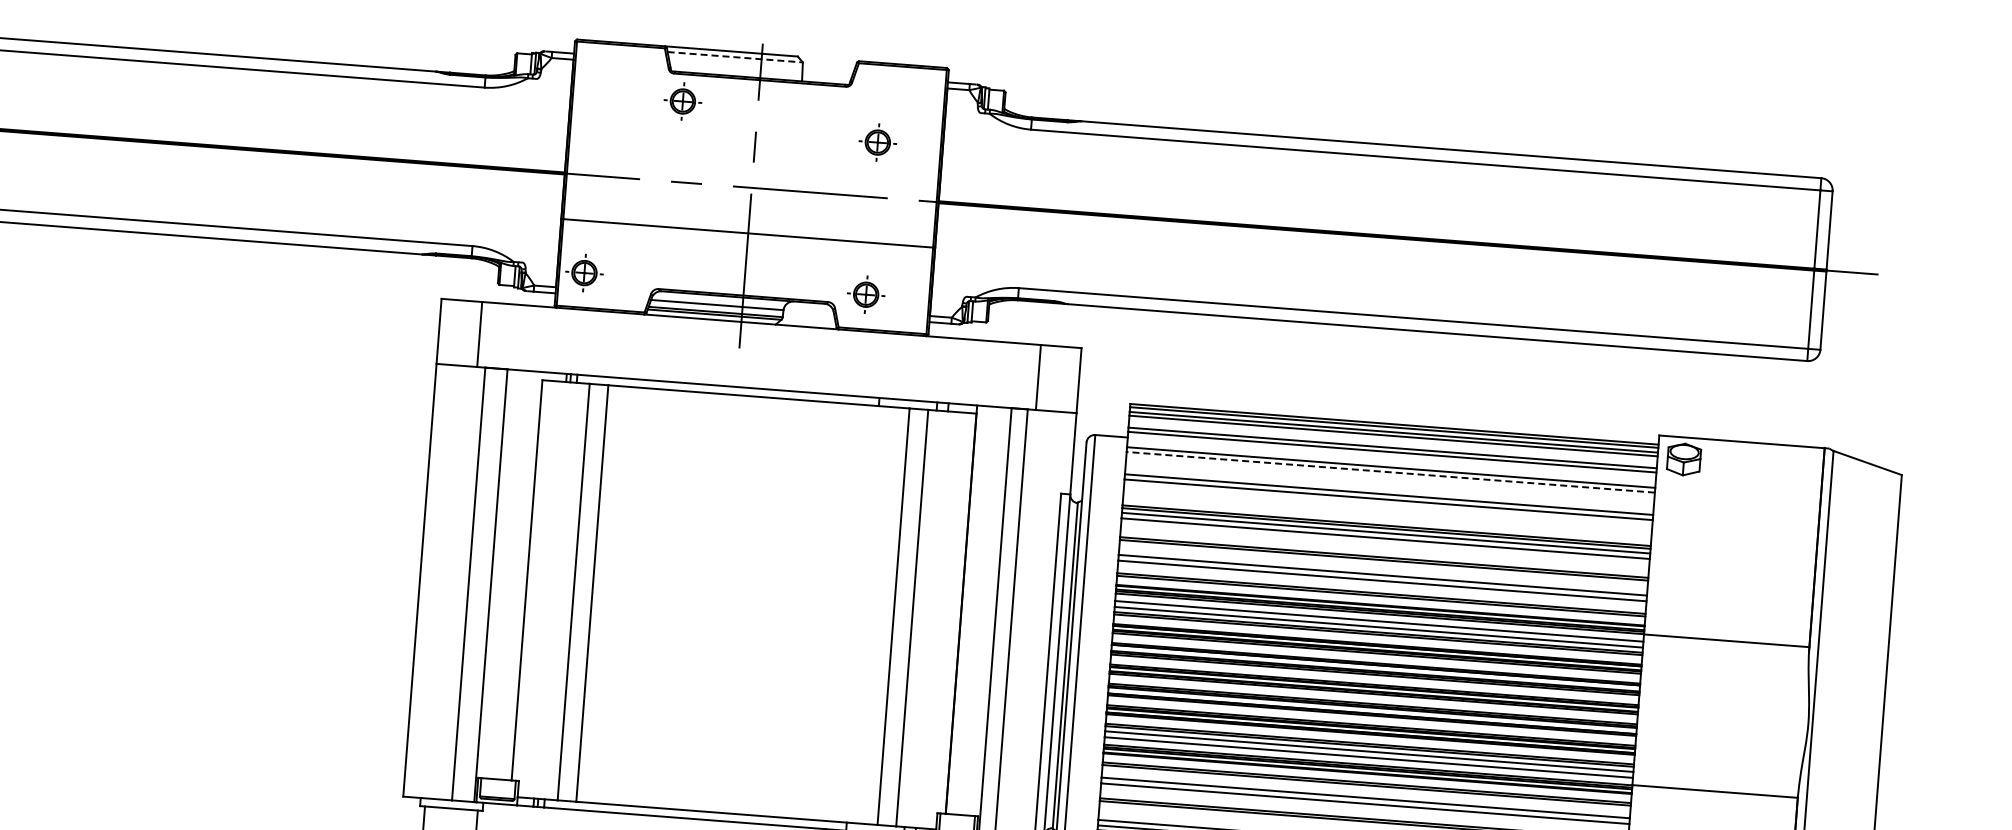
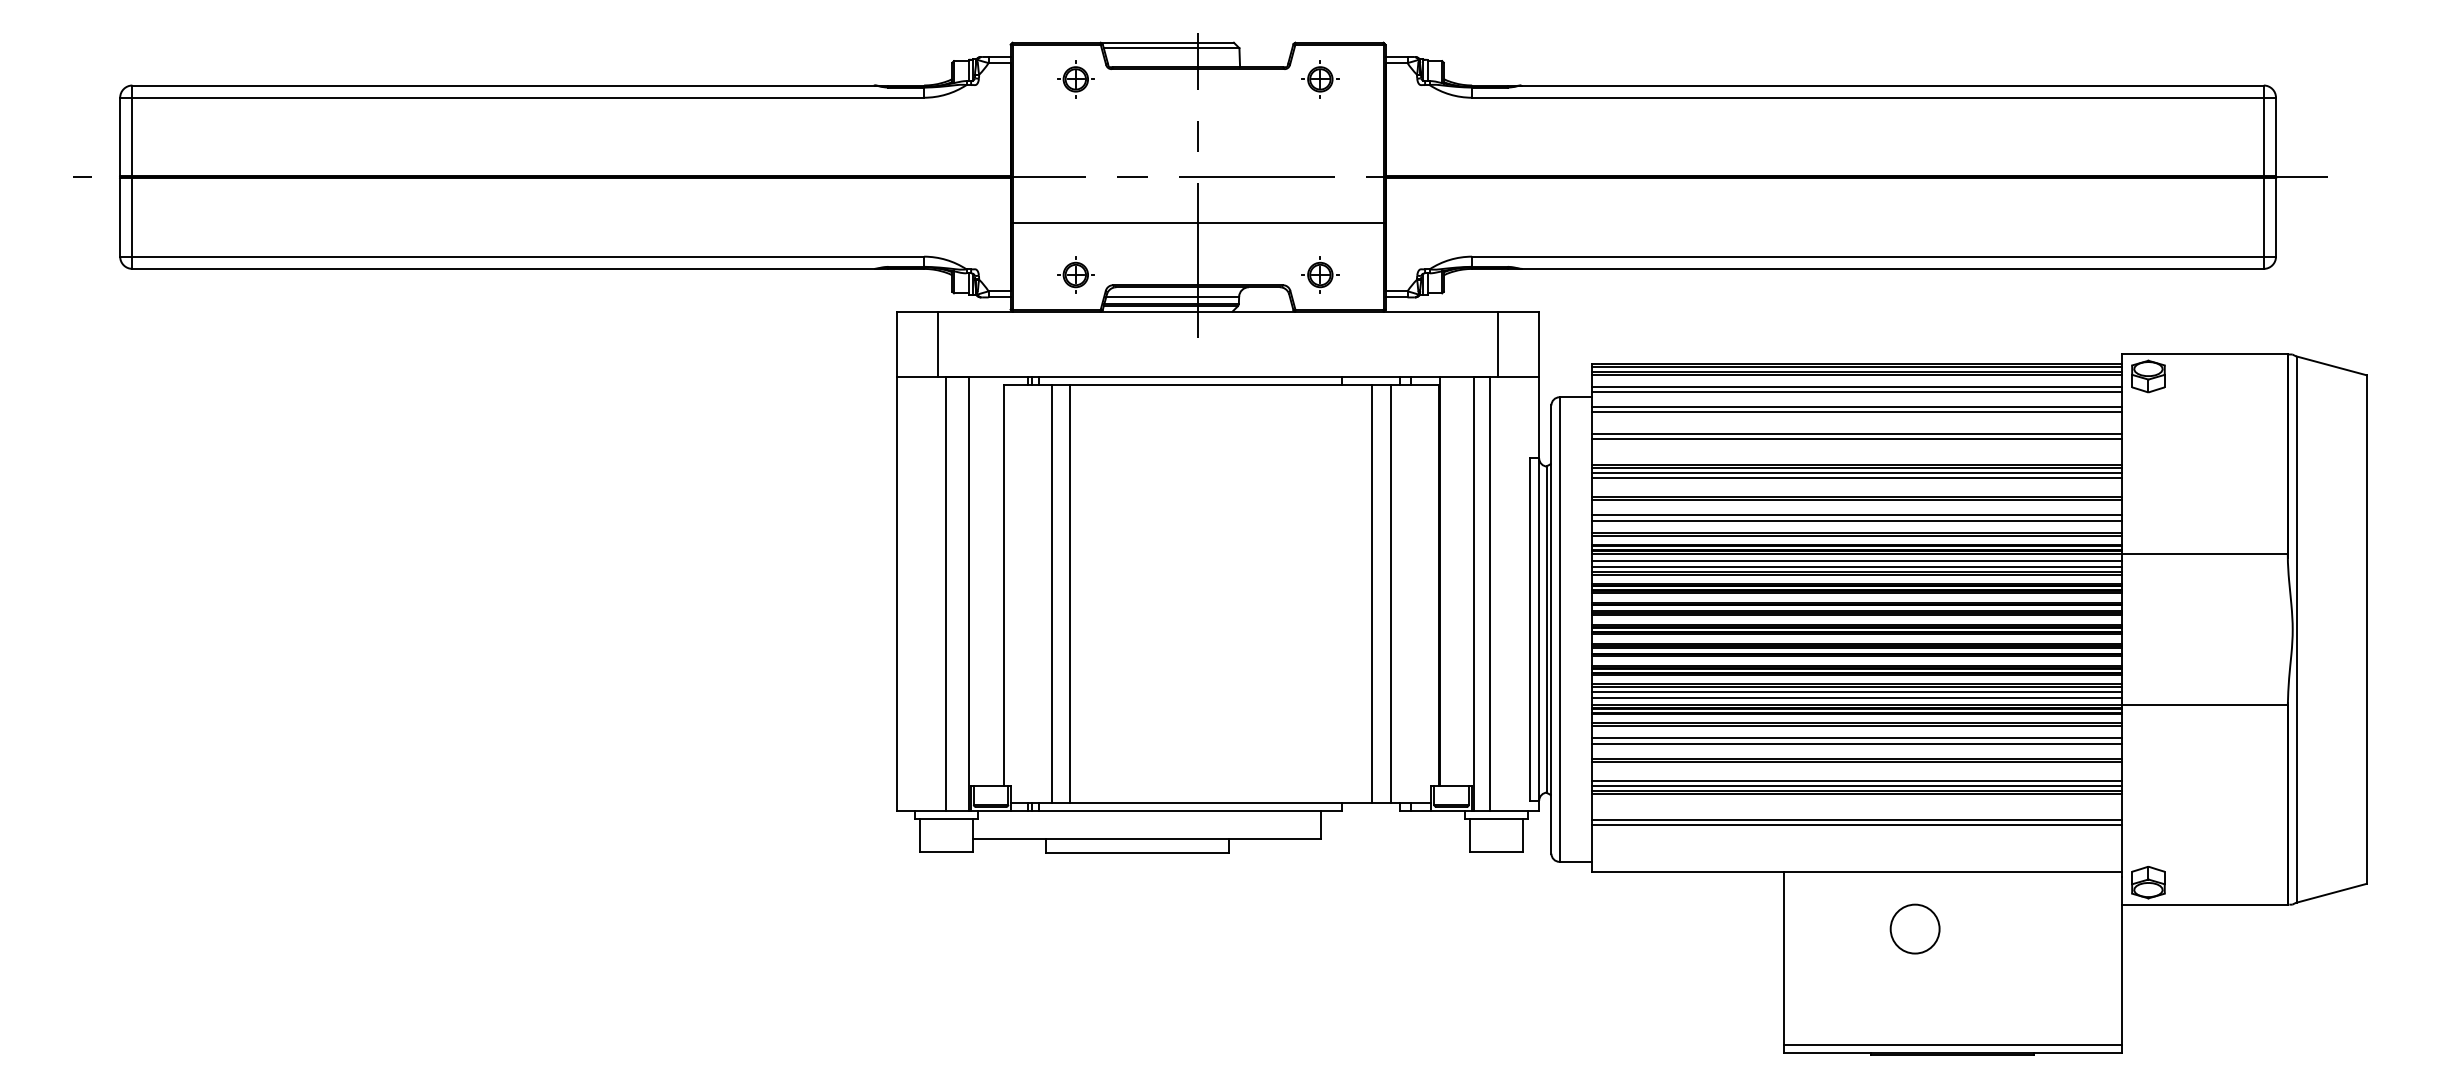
line: (735, 57) -> (1171, 48), dashed -> solid
part: (682, 101) -> (1075, 79), moved
part: (878, 142) -> (1320, 79), moved
part: (584, 272) -> (1075, 274), moved
line: (1391, 472) -> (1857, 411), dashed -> solid

